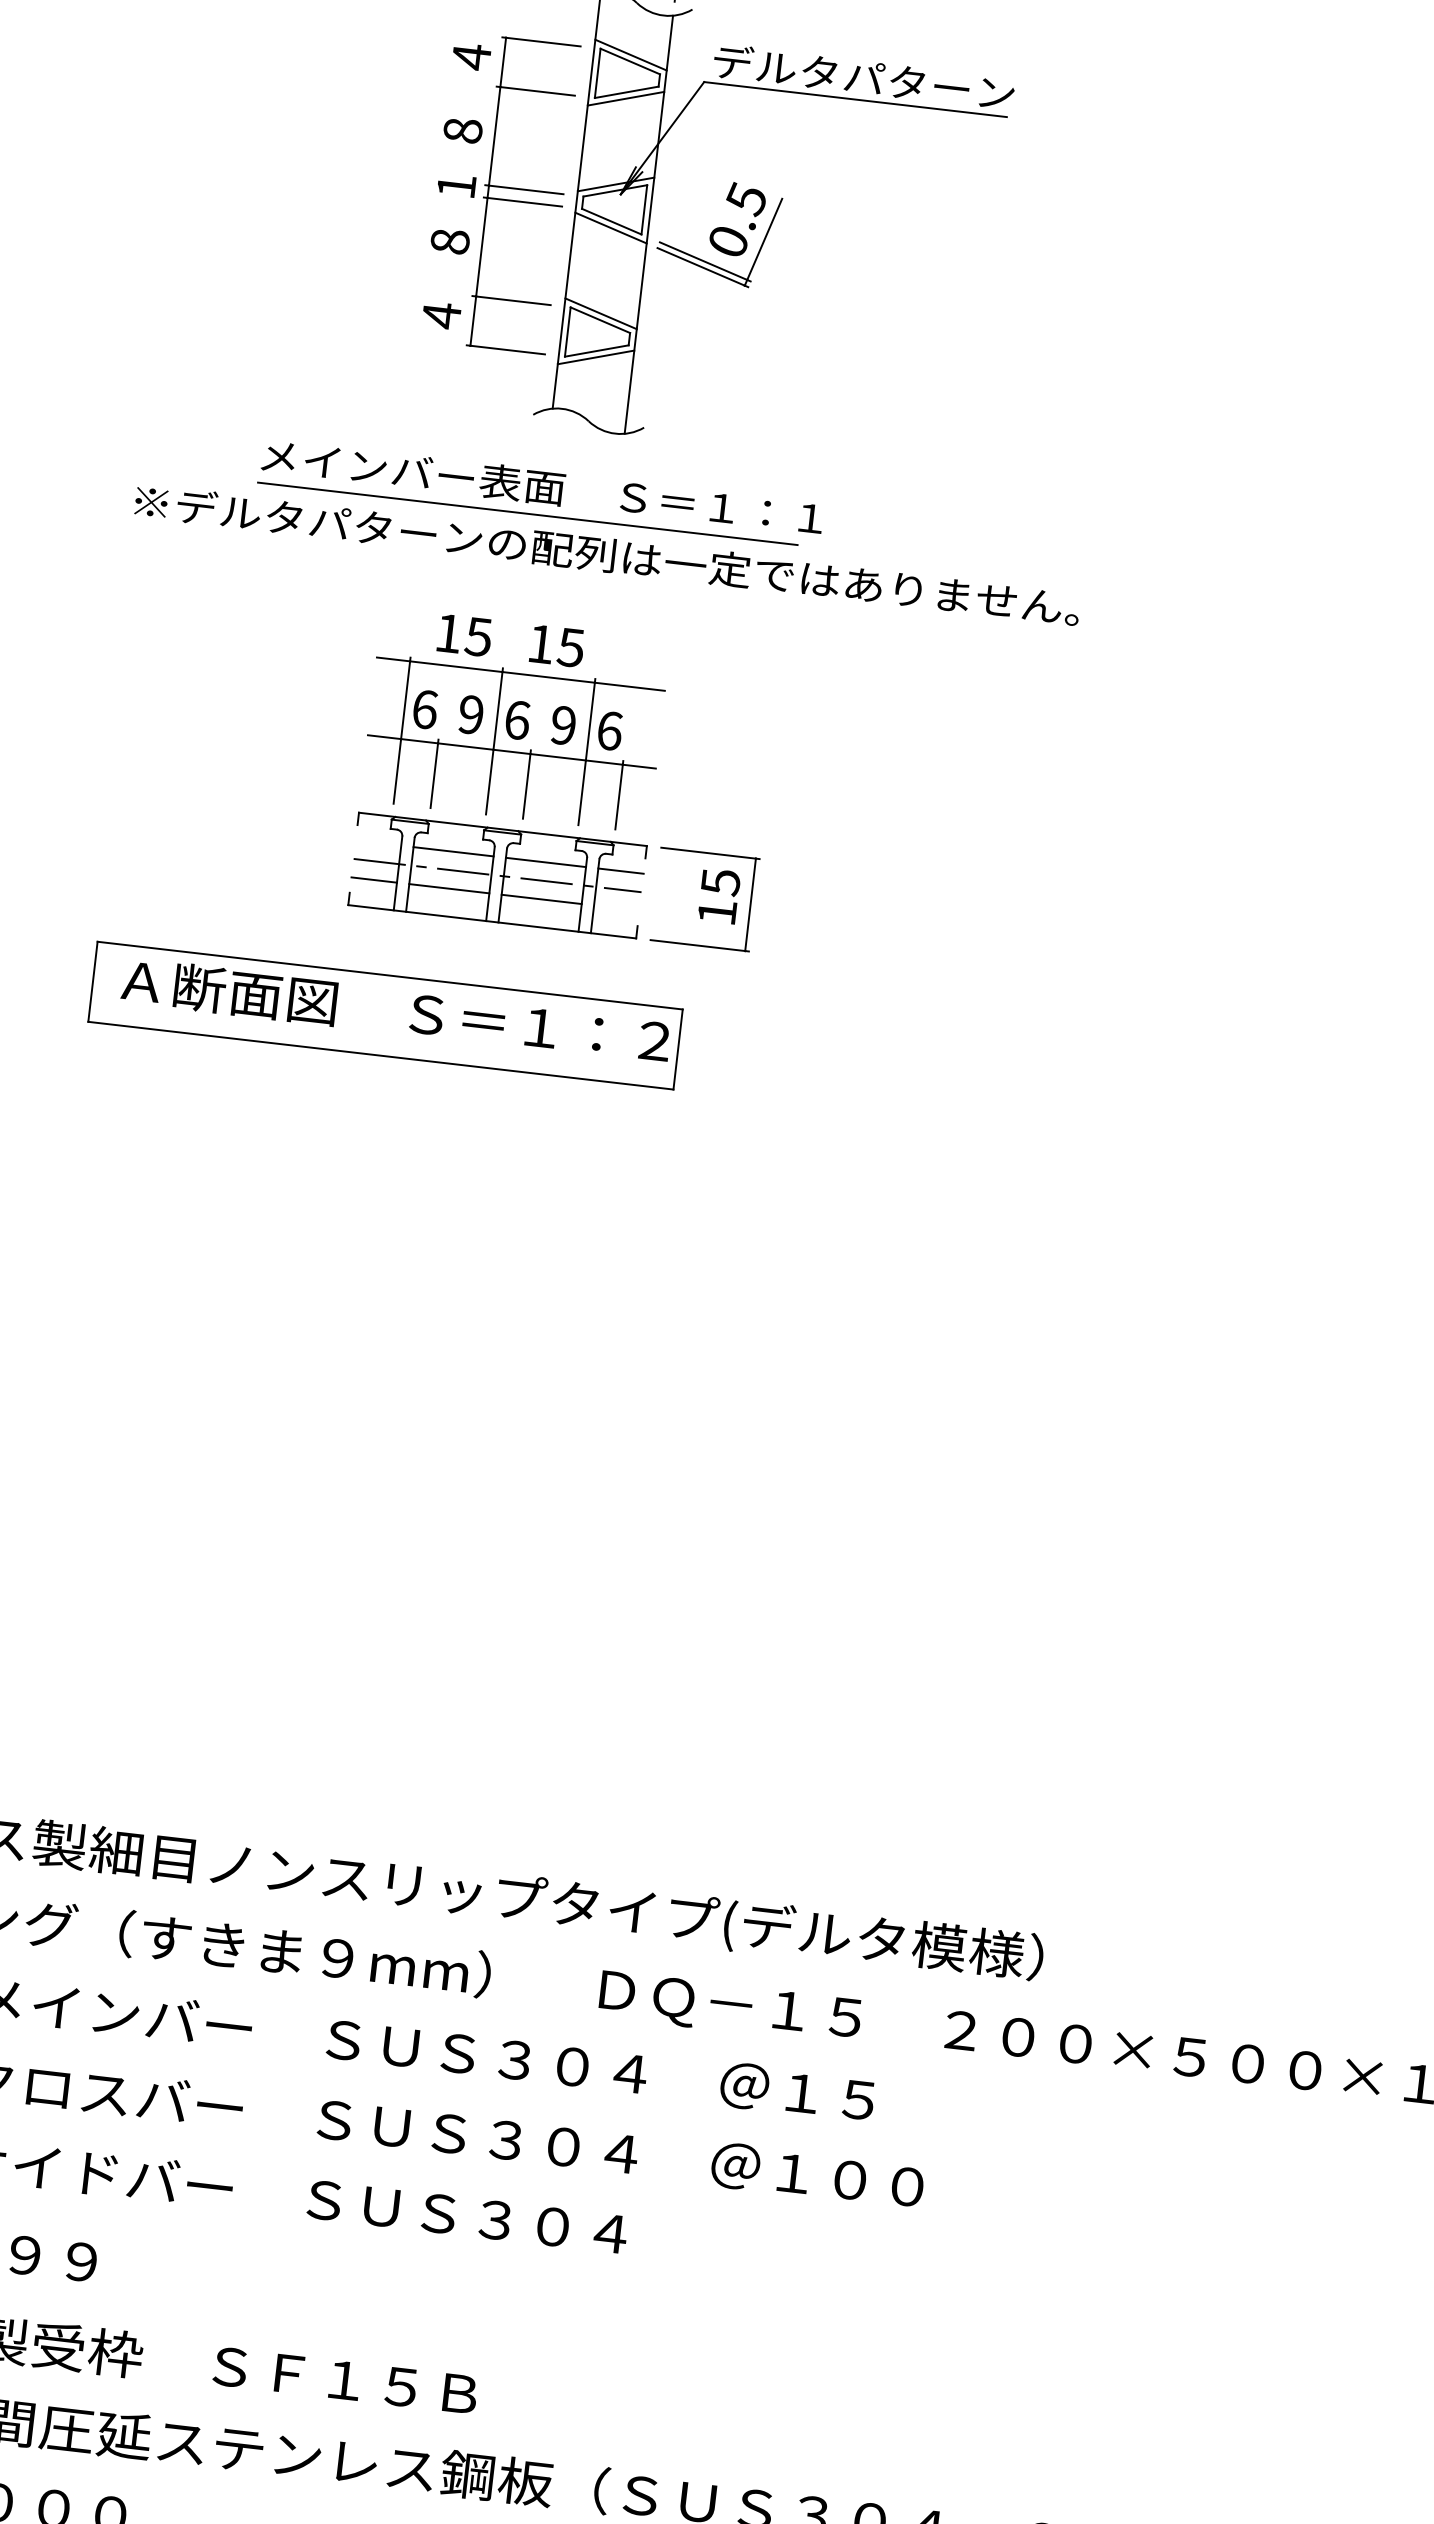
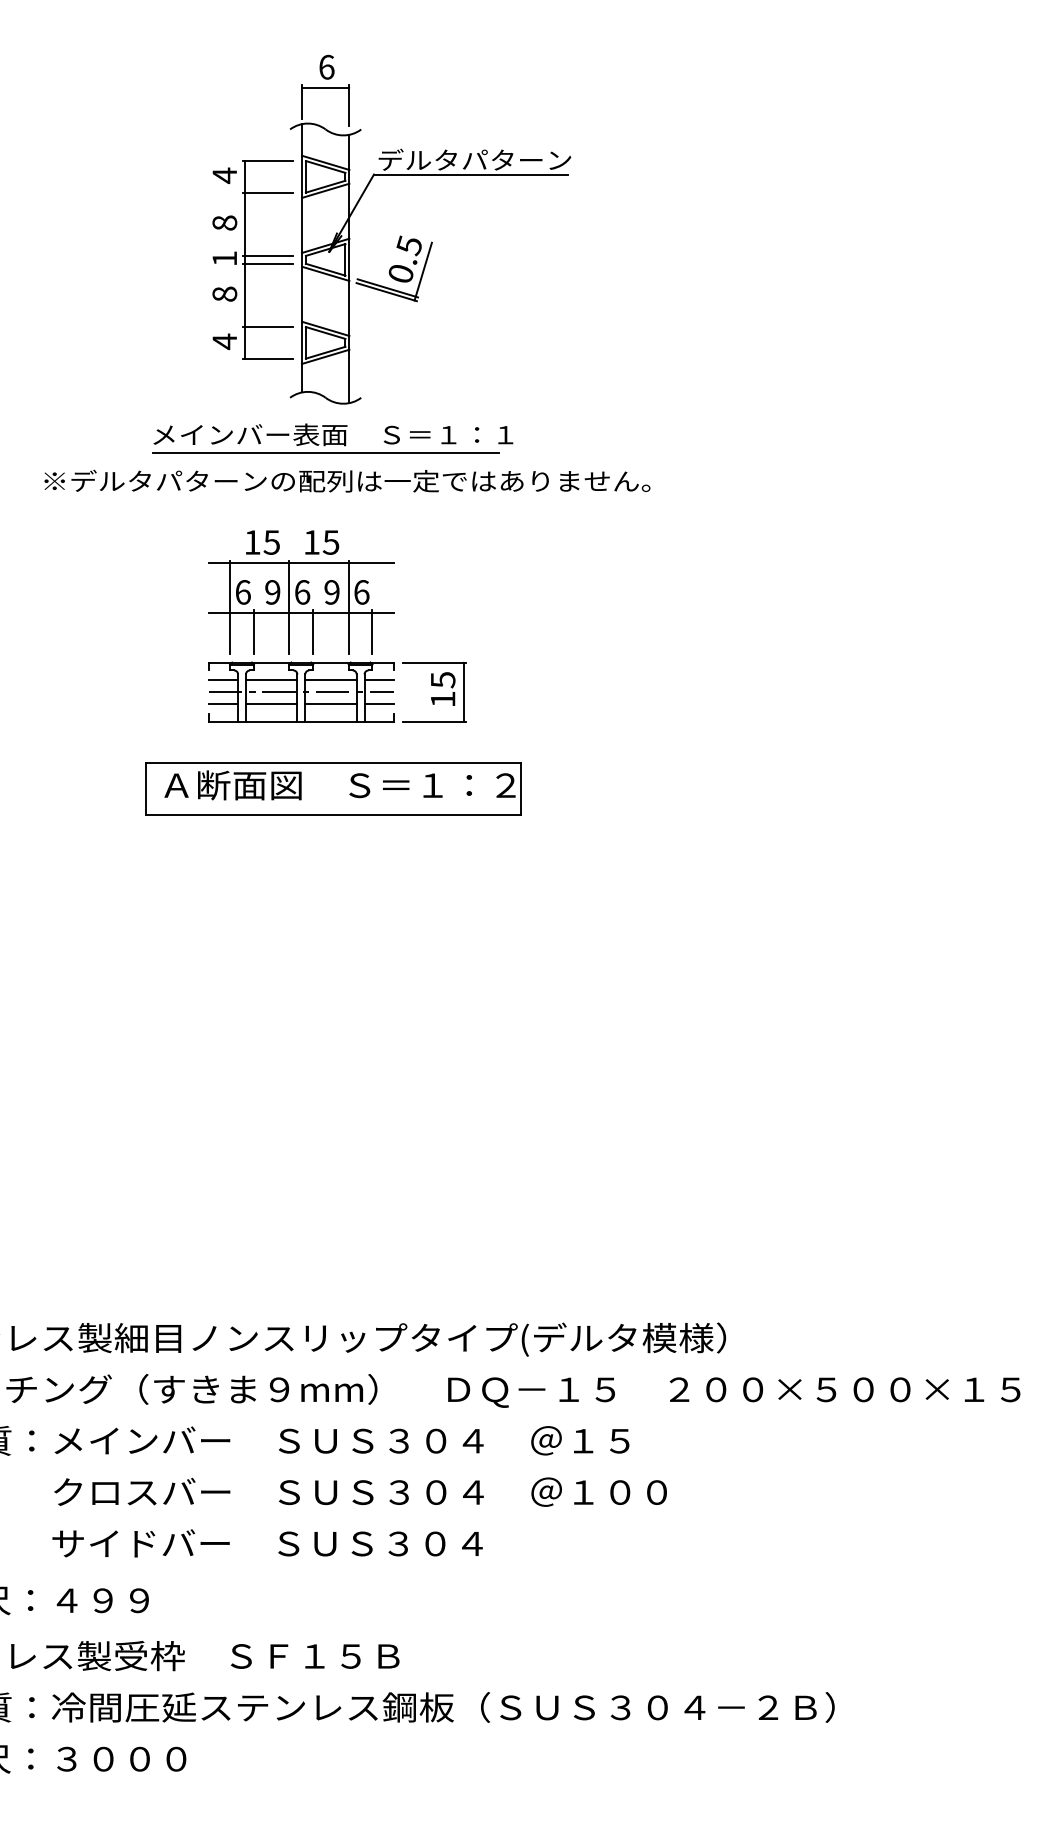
part: (540, 492) -> (332, 438), moved
line: (378, 843) -> (223, 680), added
line: (615, 908) -> (378, 704), added
part: (385, 1014) -> (333, 788), moved

